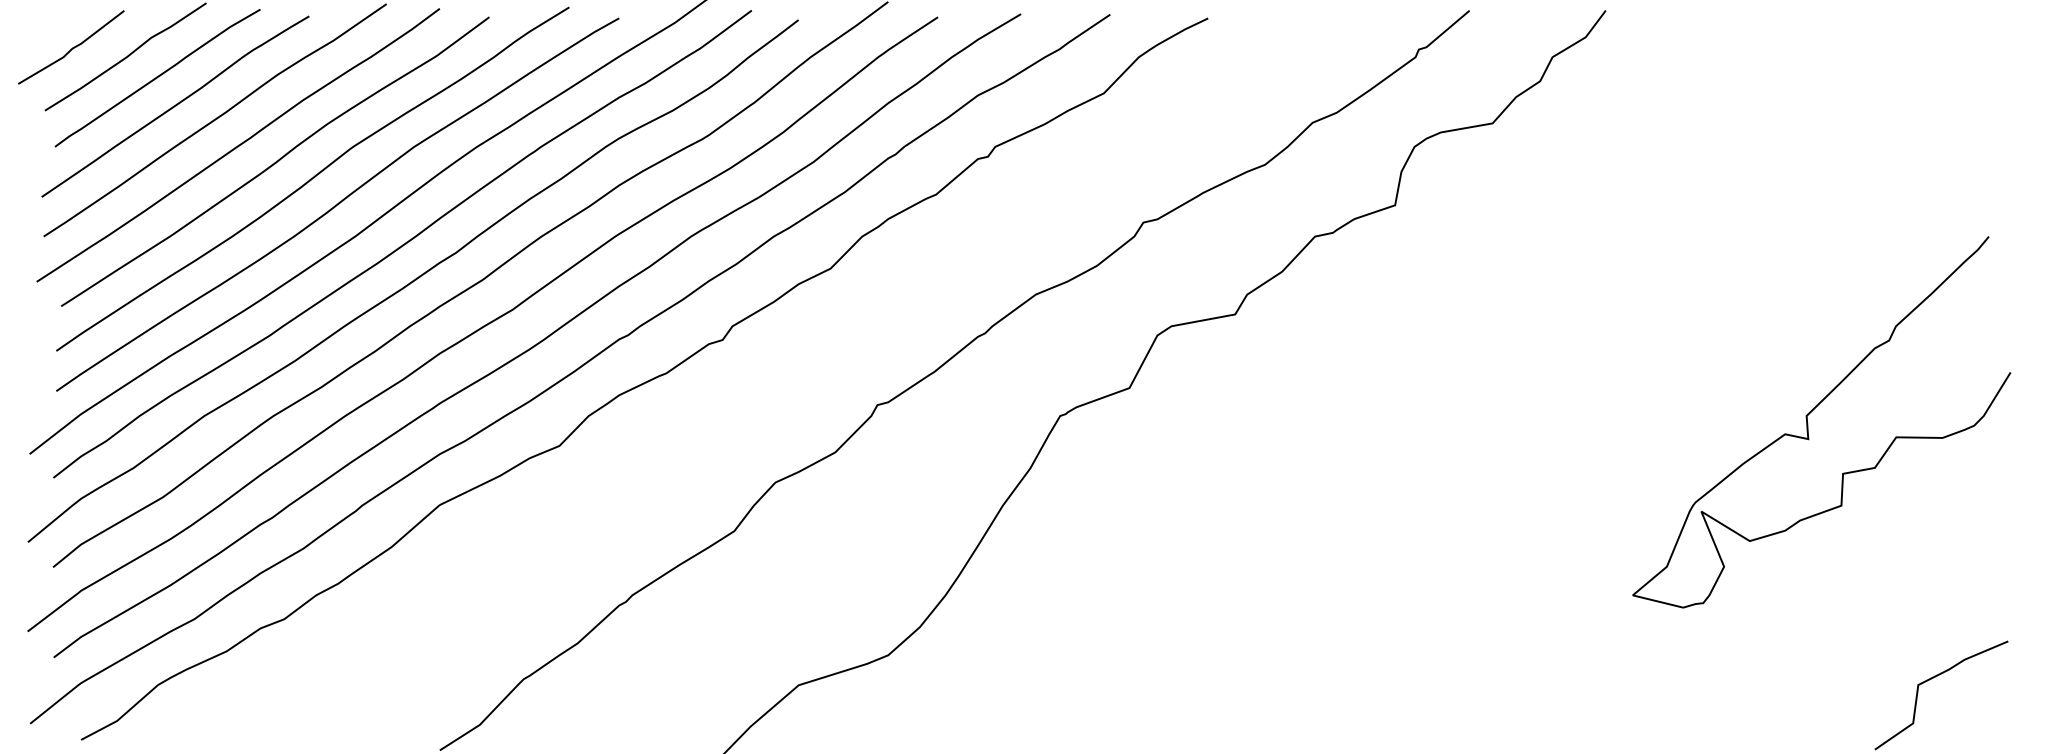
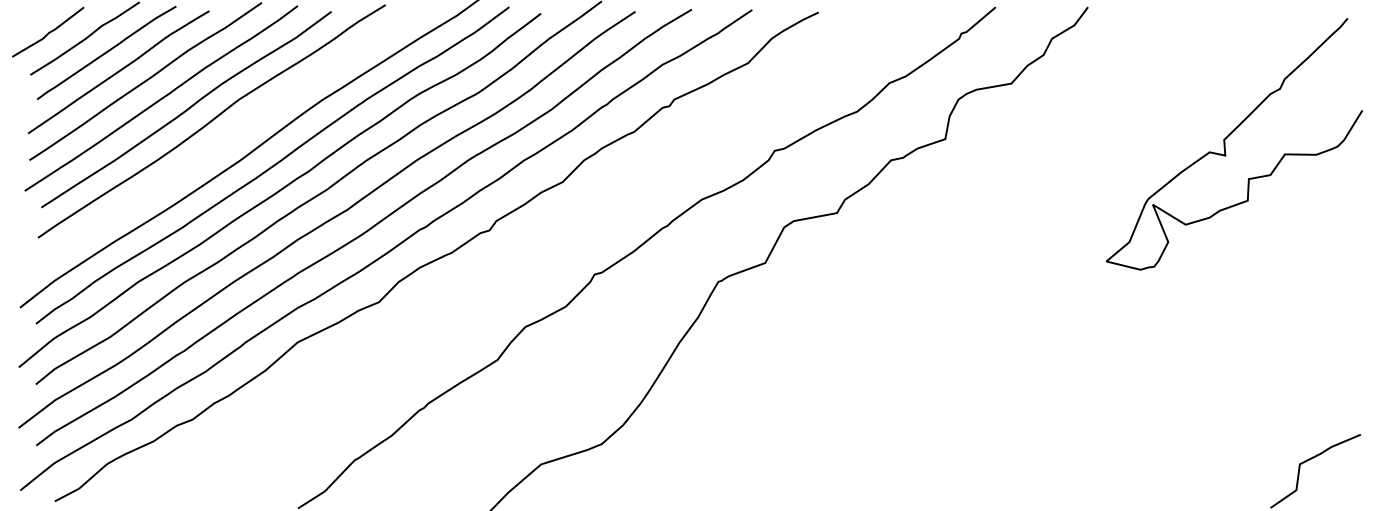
curve: (337, 204) -> (228, 138), removed
curve: (1808, 422) -> (1225, 144), moved

